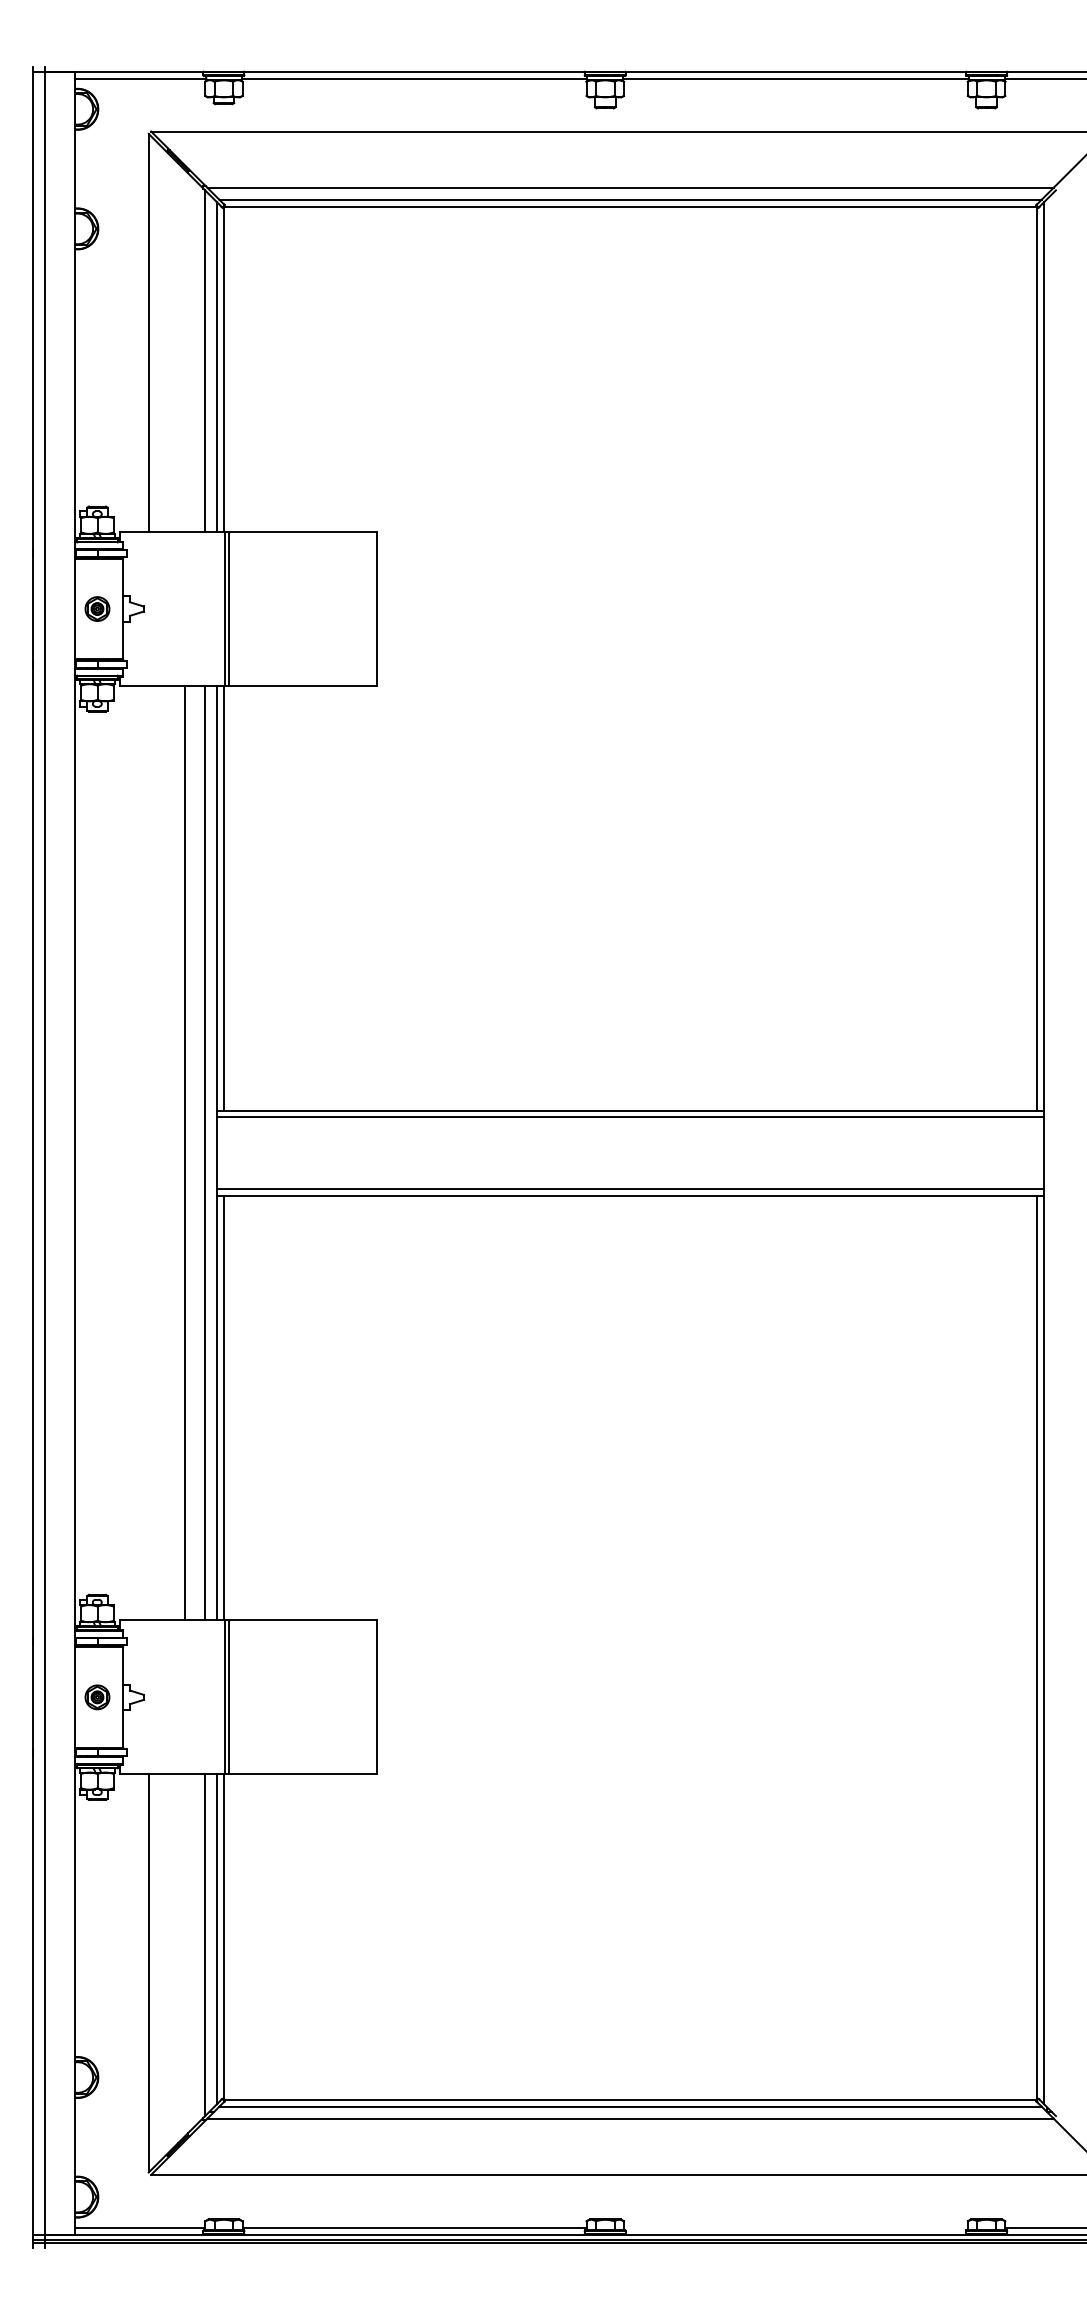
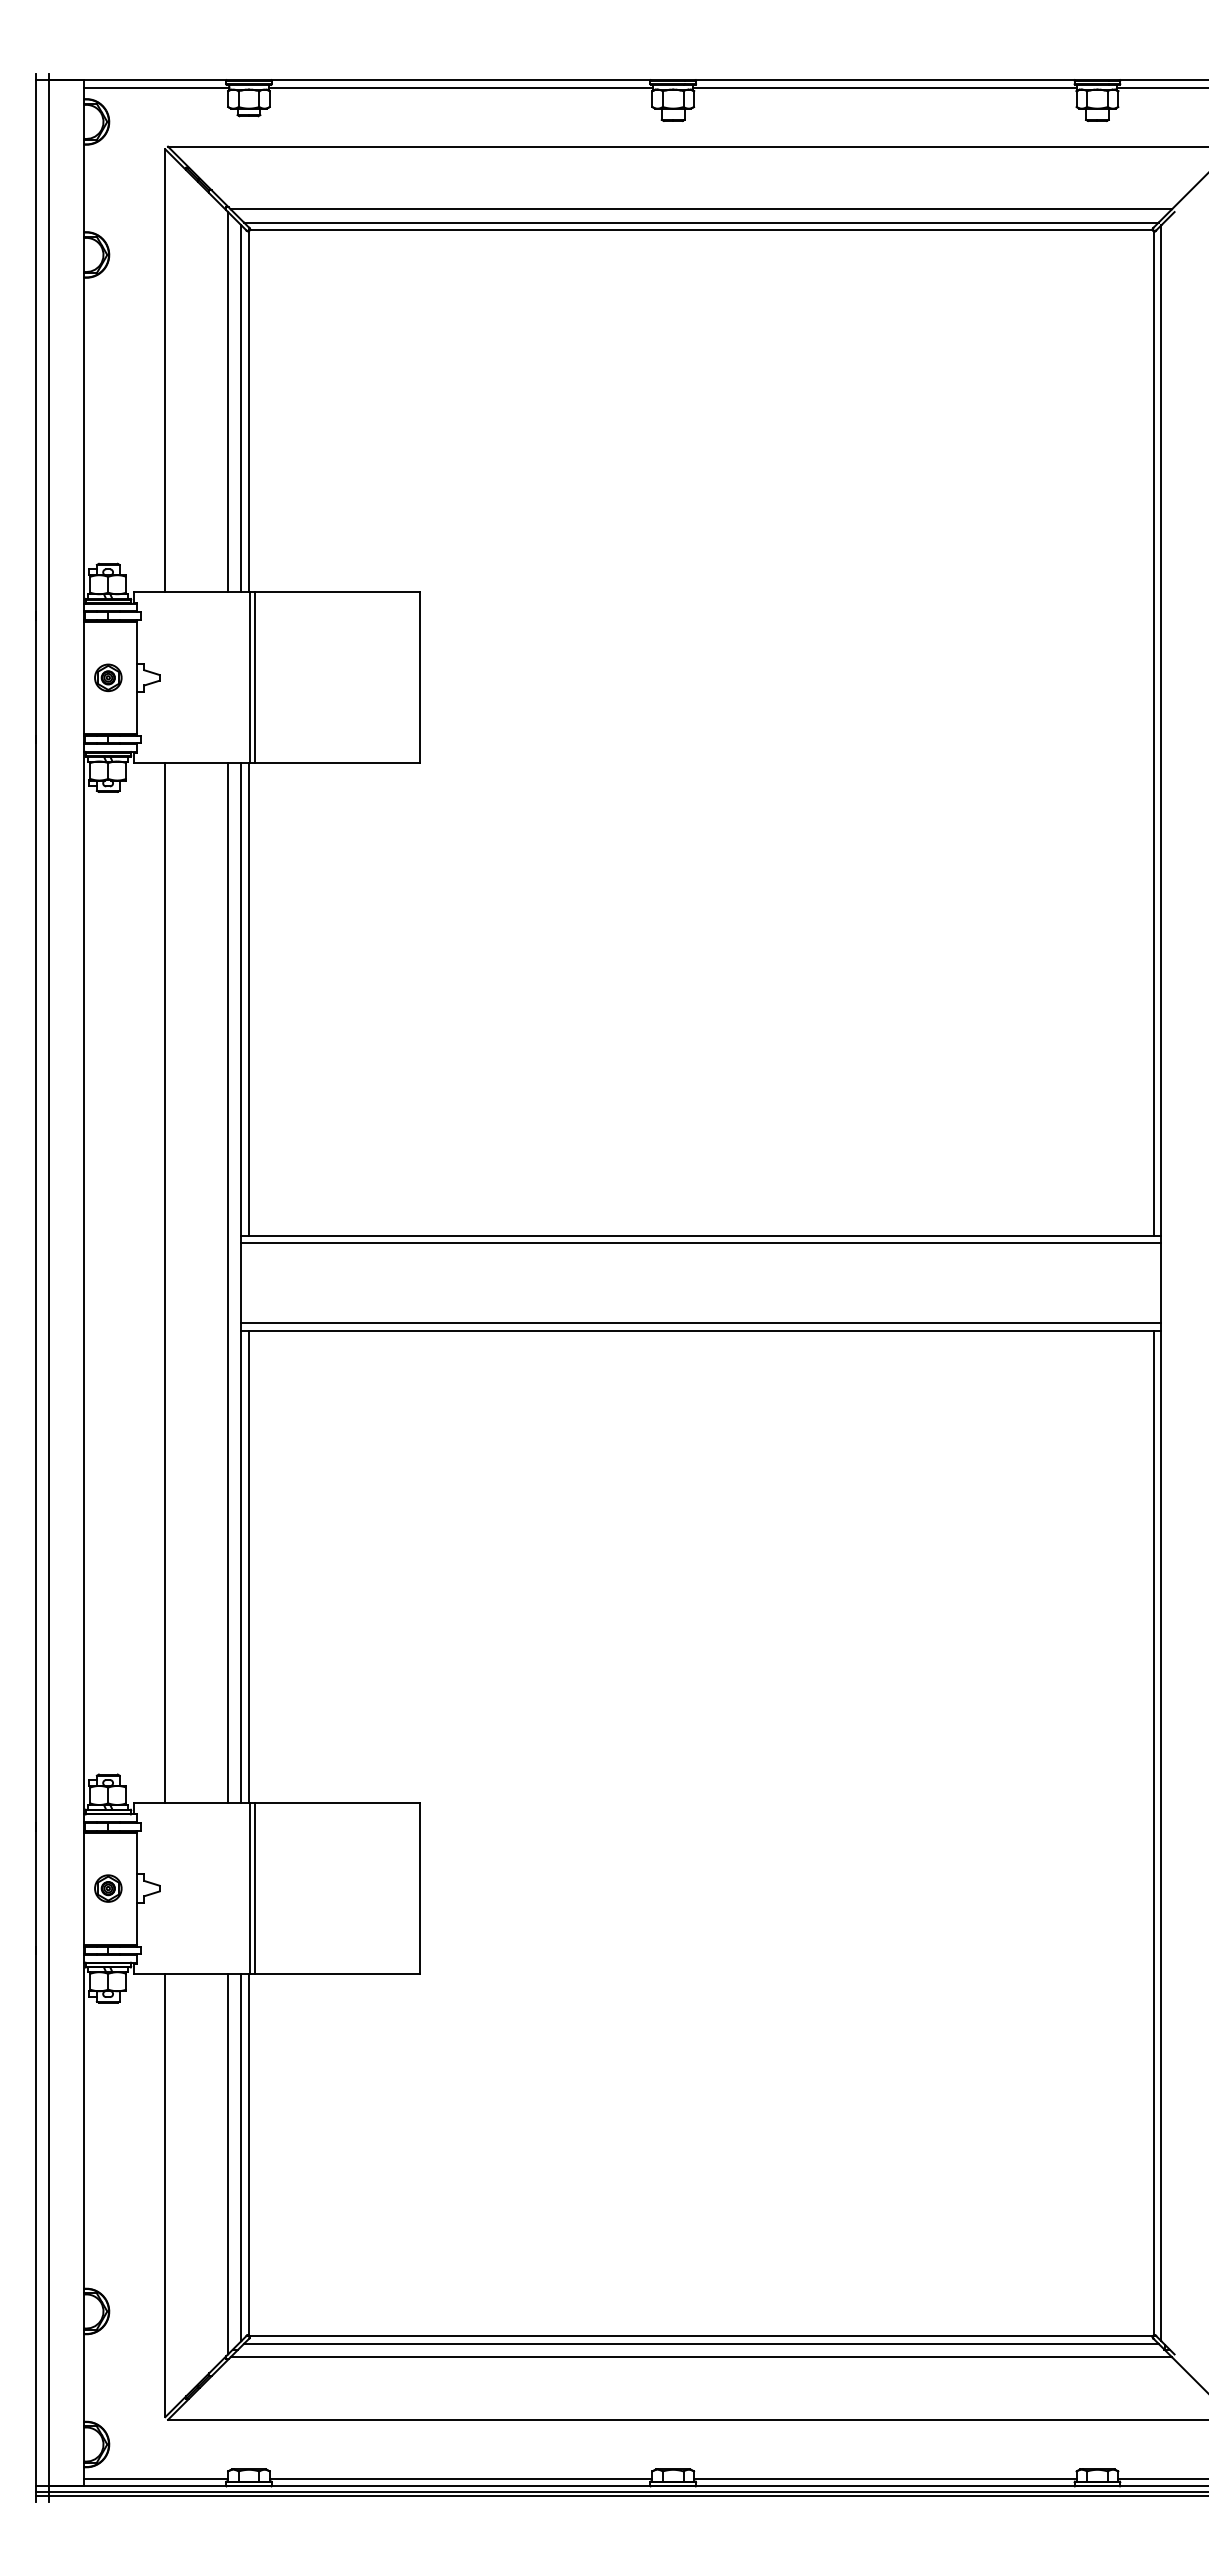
line: (184, 1153) -> (165, 1283), moved
line: (796, 2227) -> (885, 2478), added

